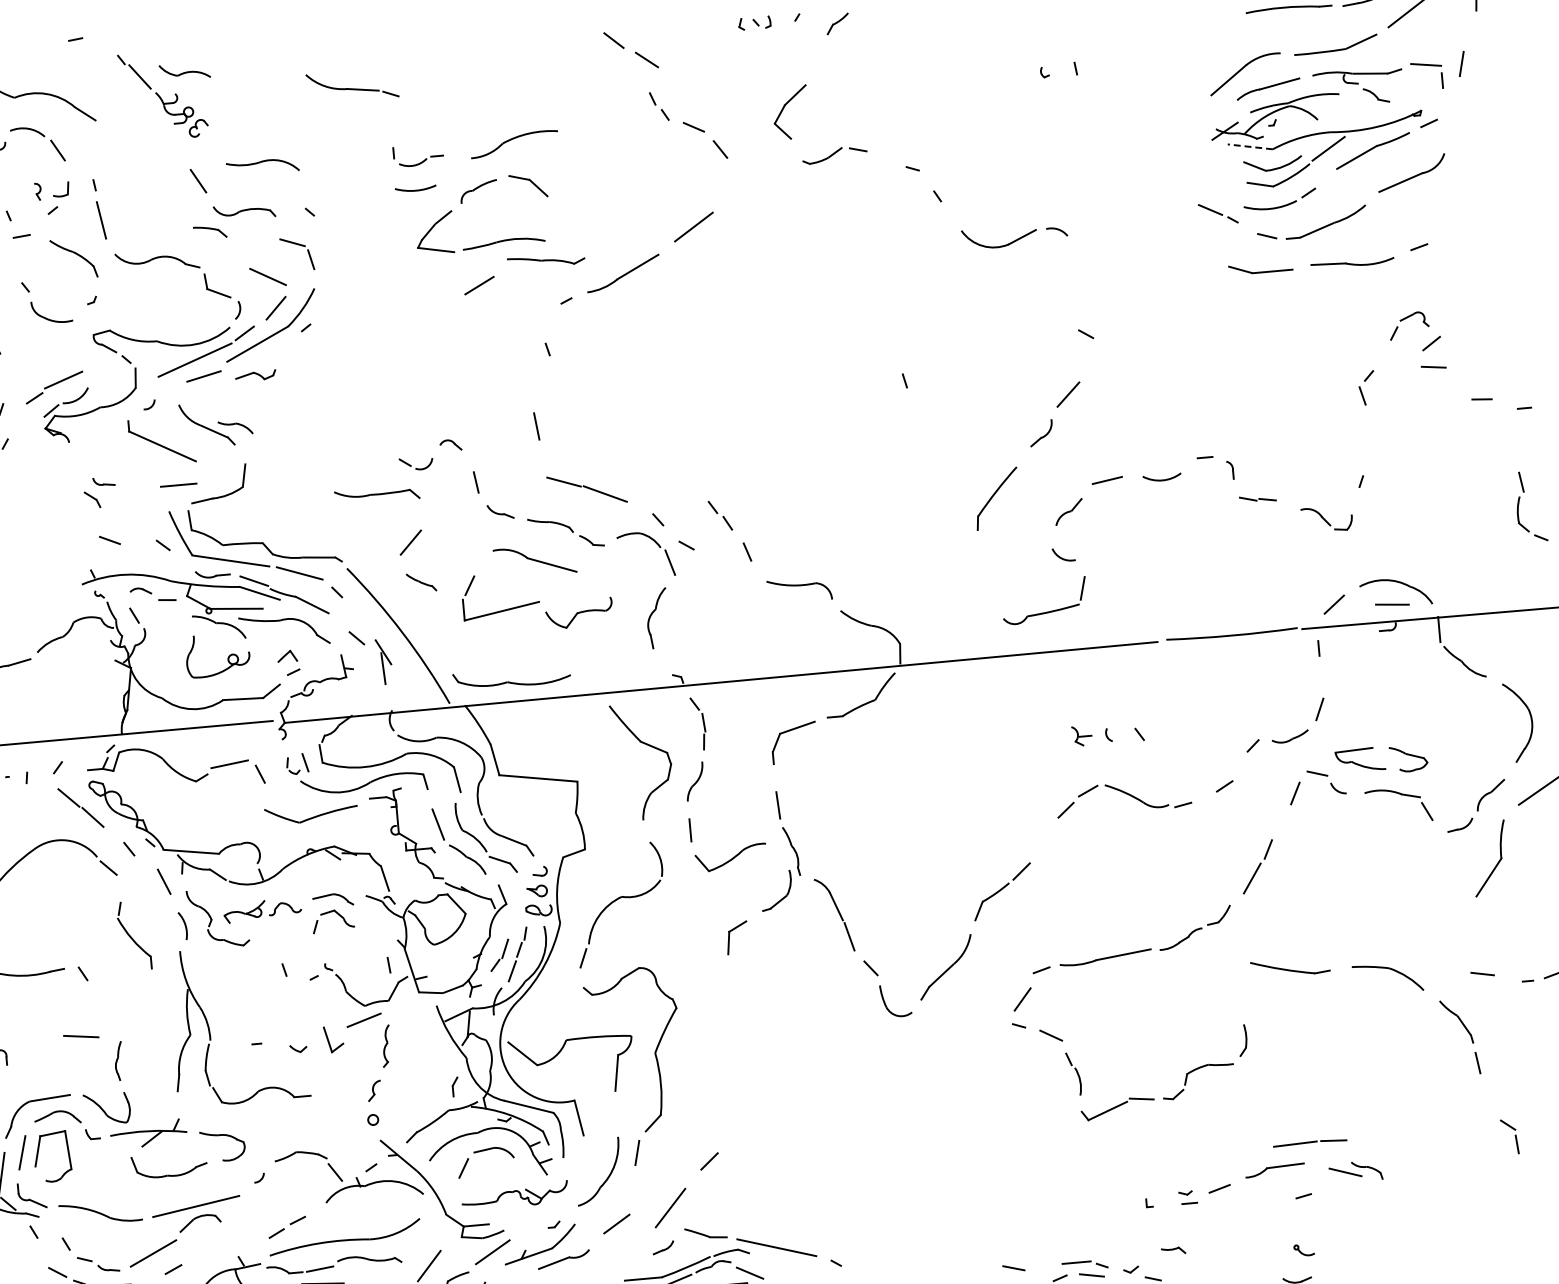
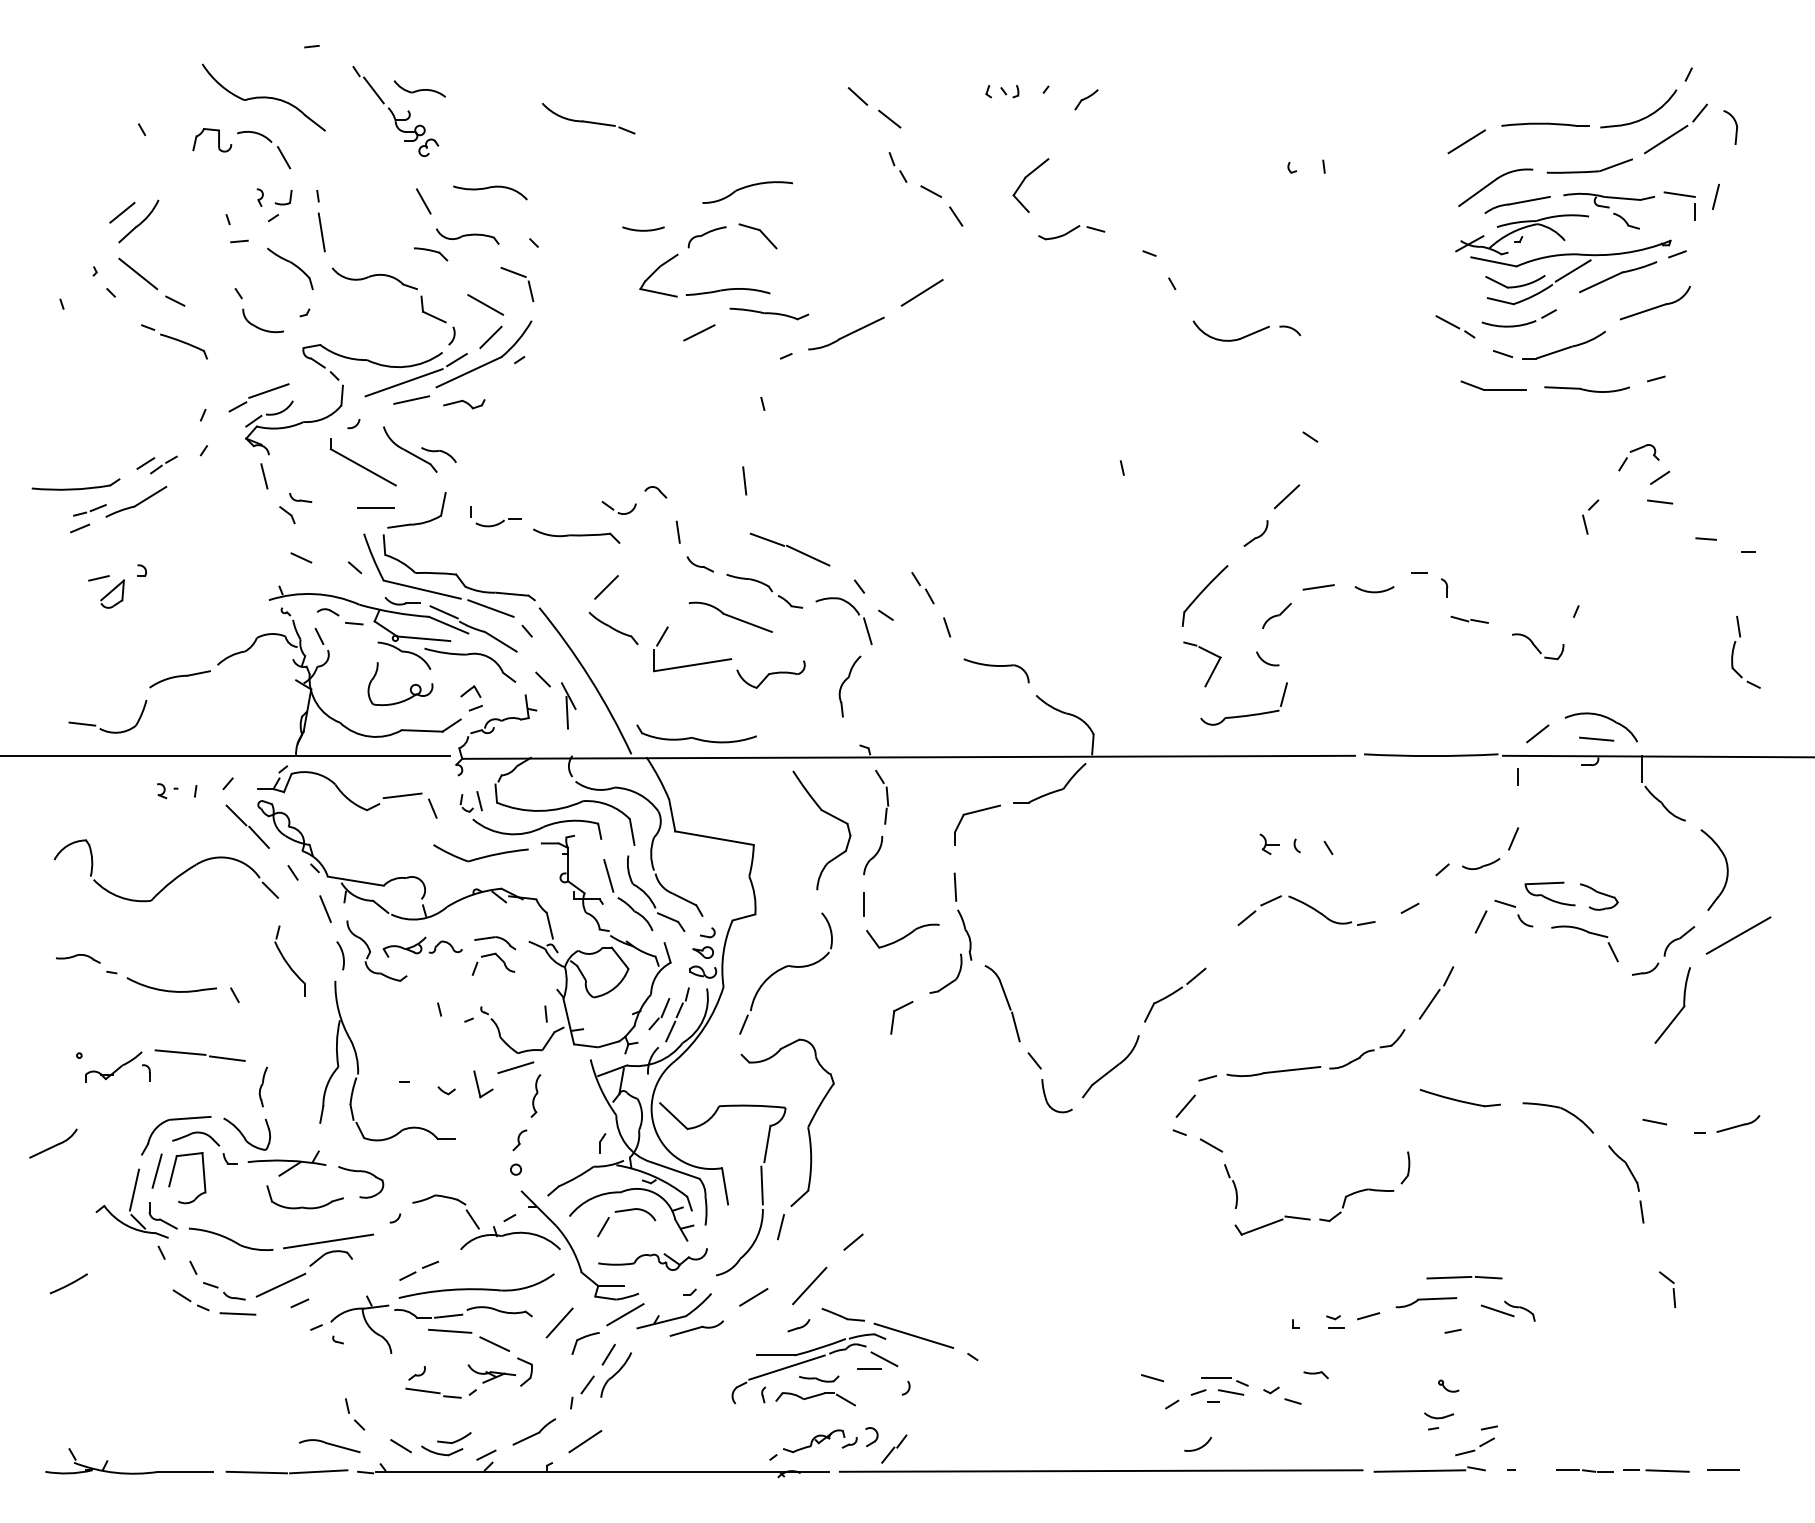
line: (1212, 31) -> (1466, 141), added
line: (1249, 146) -> (1493, 261), dashed -> solid
part: (423, 160) -> (500, 521), moved
line: (66, 464) -> (264, 476), added
part: (1010, 571) -> (1212, 670), added
part: (421, 582) -> (613, 628), size x1.67
line: (34, 1034) -> (180, 1052), added
line: (614, 1114) -> (761, 1185), added

